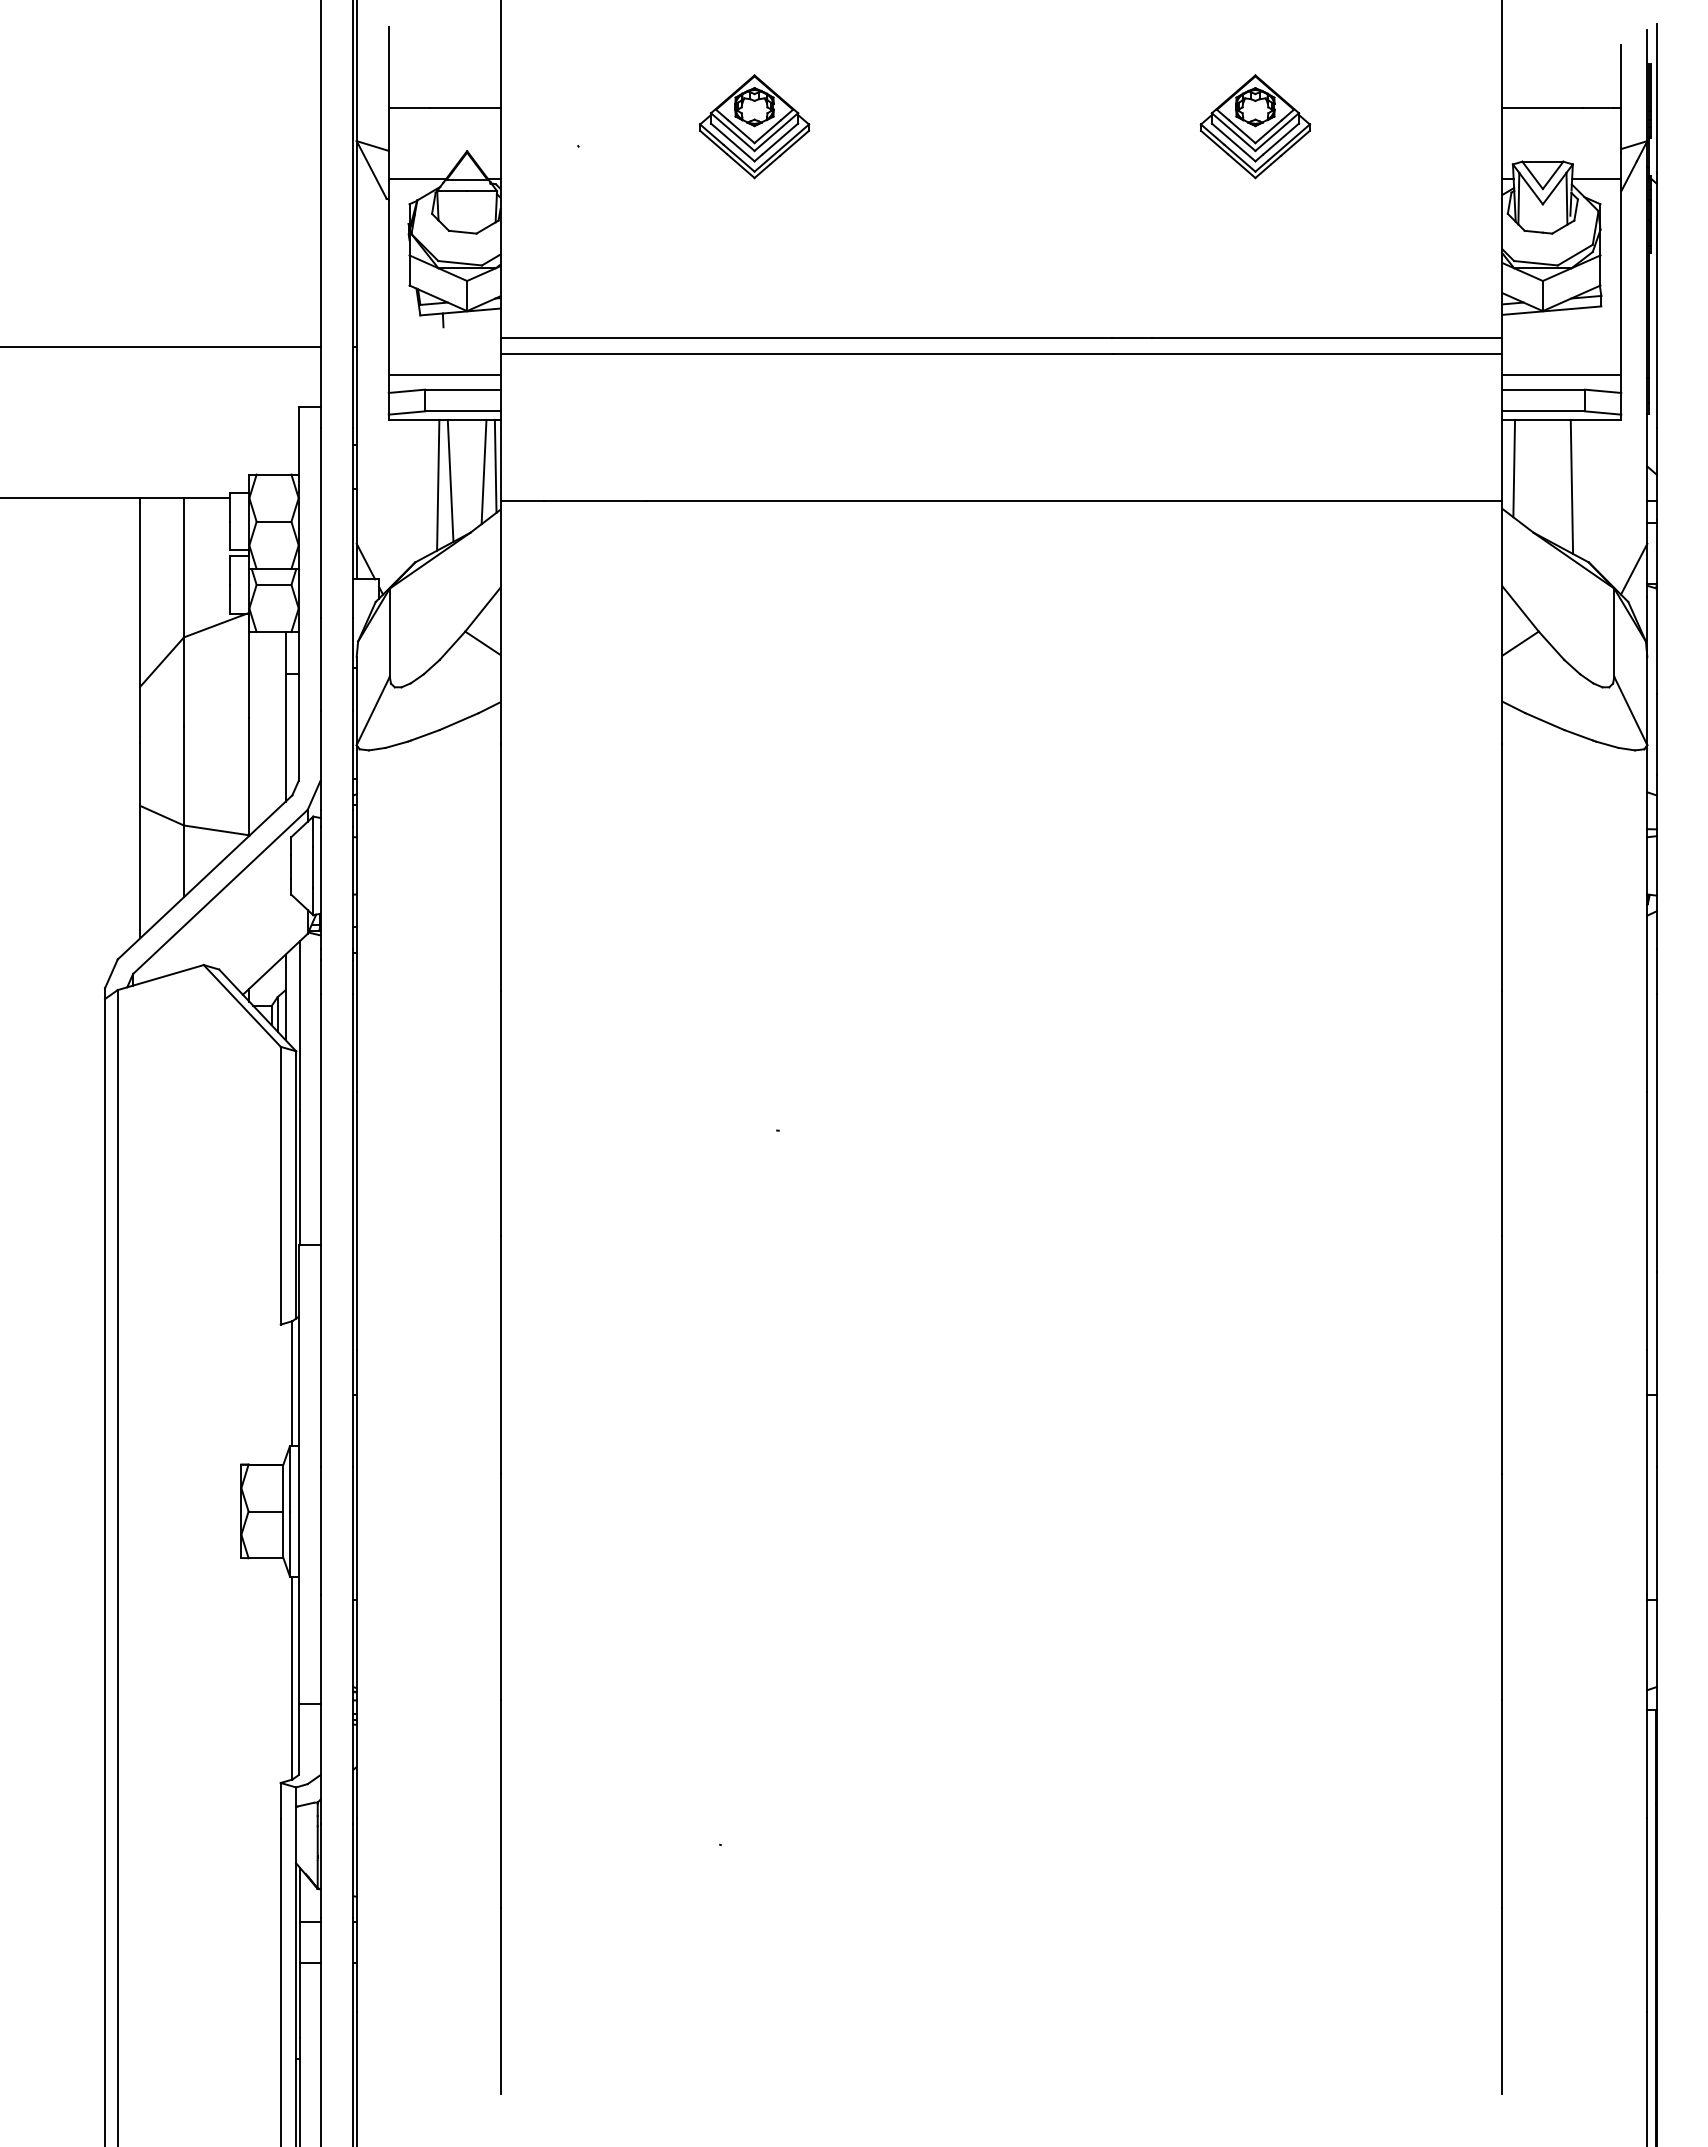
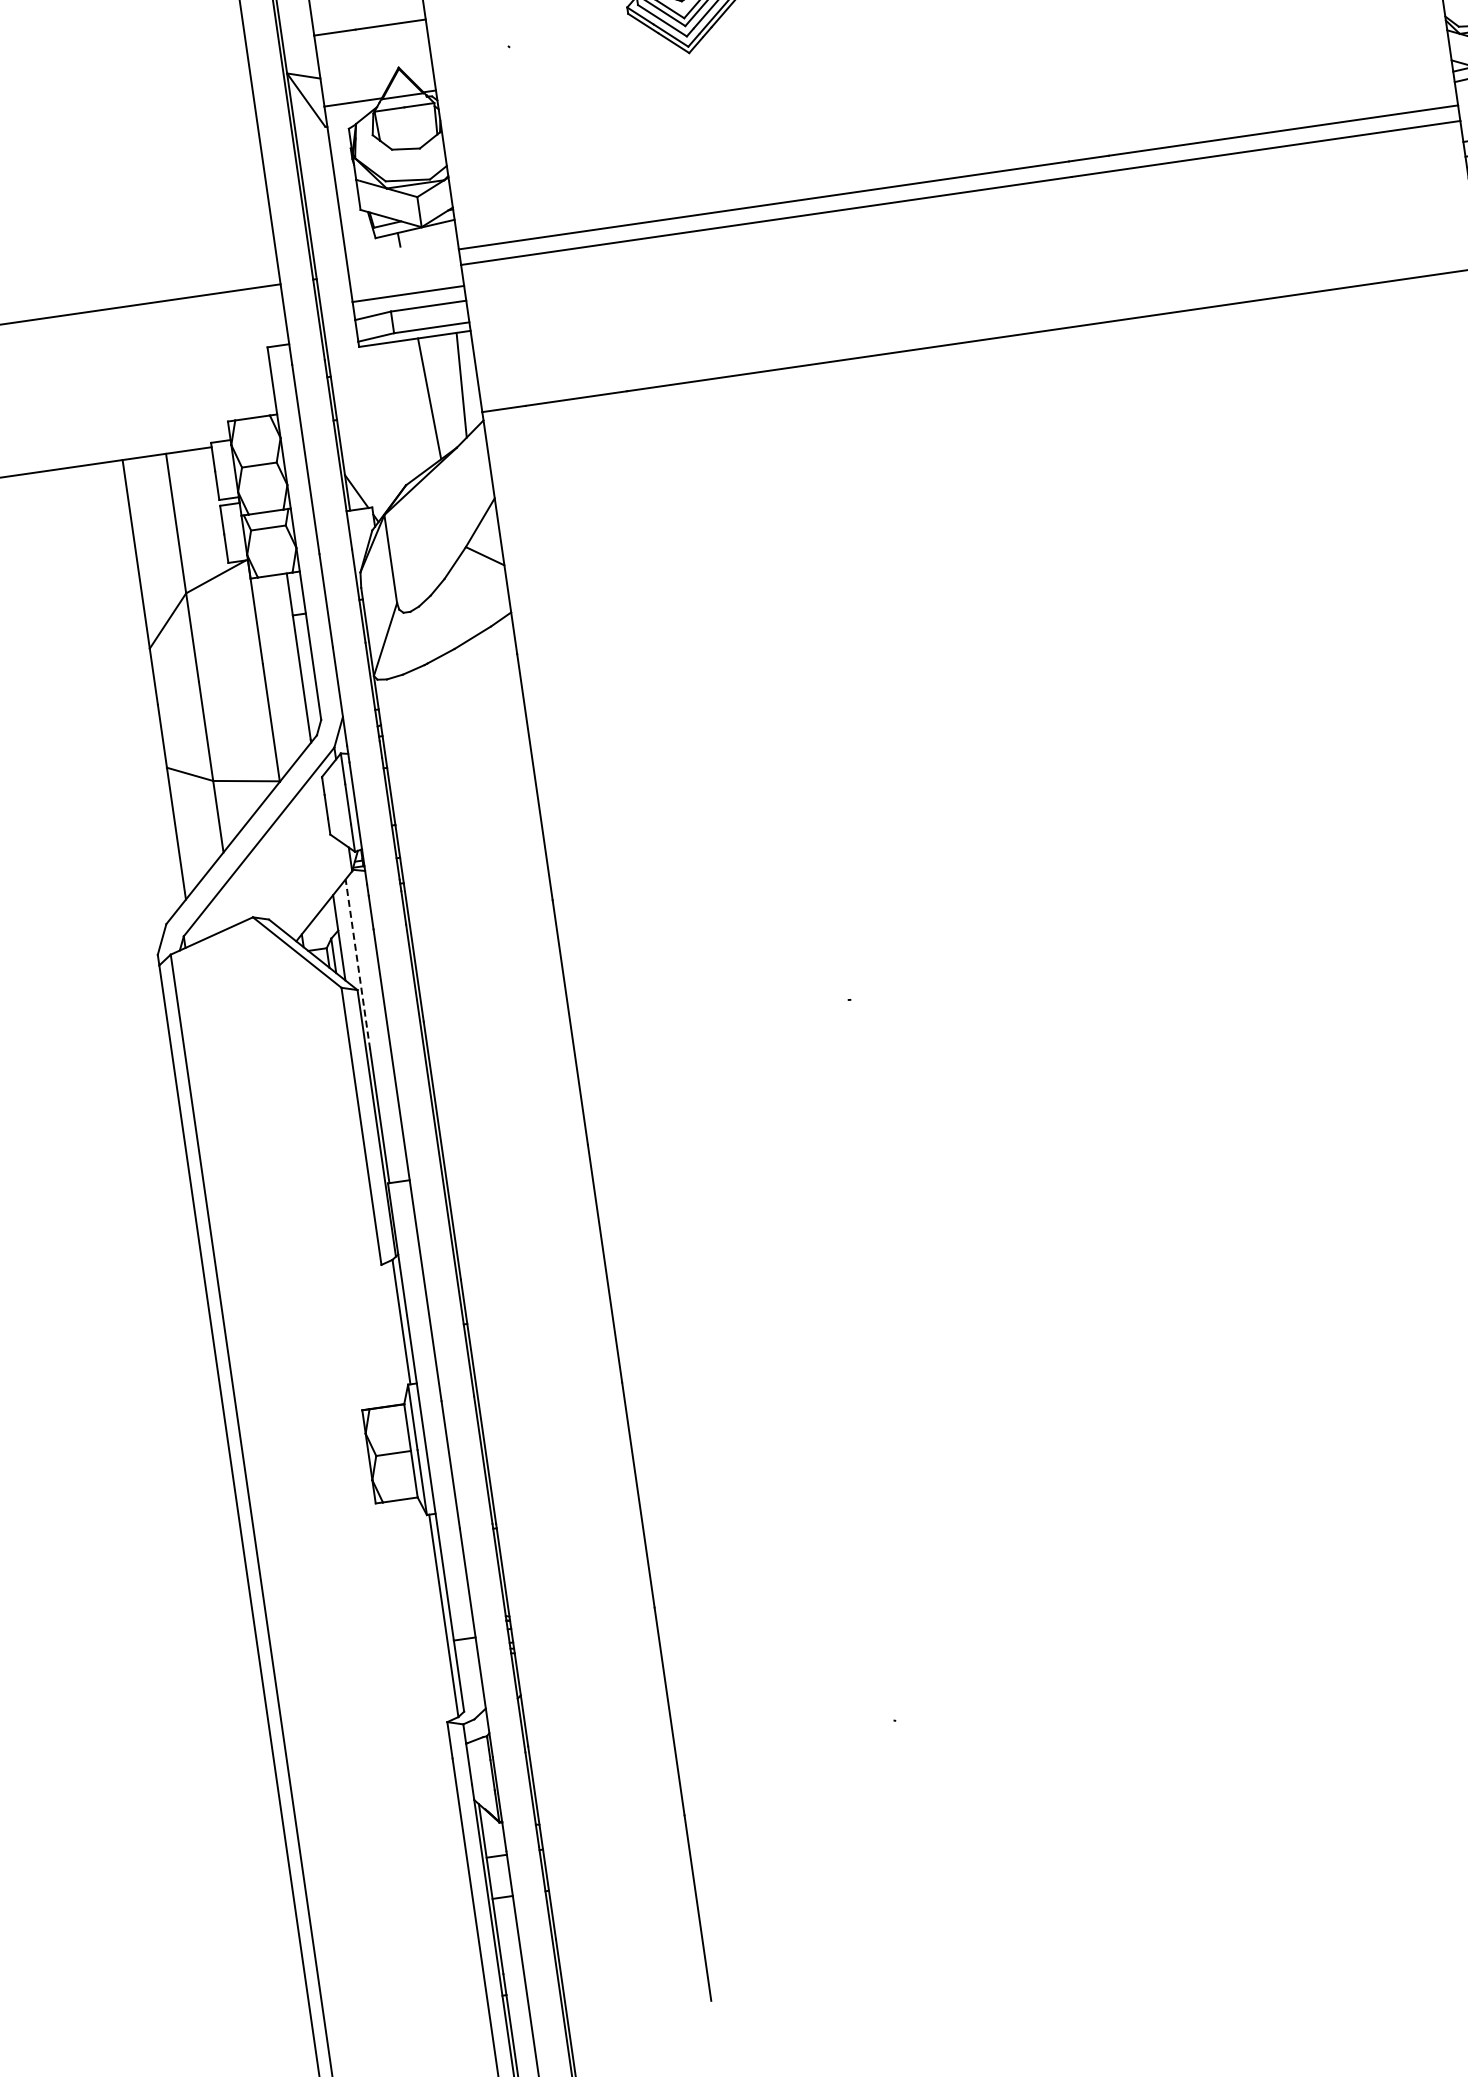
line: (495, 465) -> (472, 377), removed
line: (438, 484) -> (418, 404), removed
line: (300, 1025) -> (358, 963), solid -> dashed

